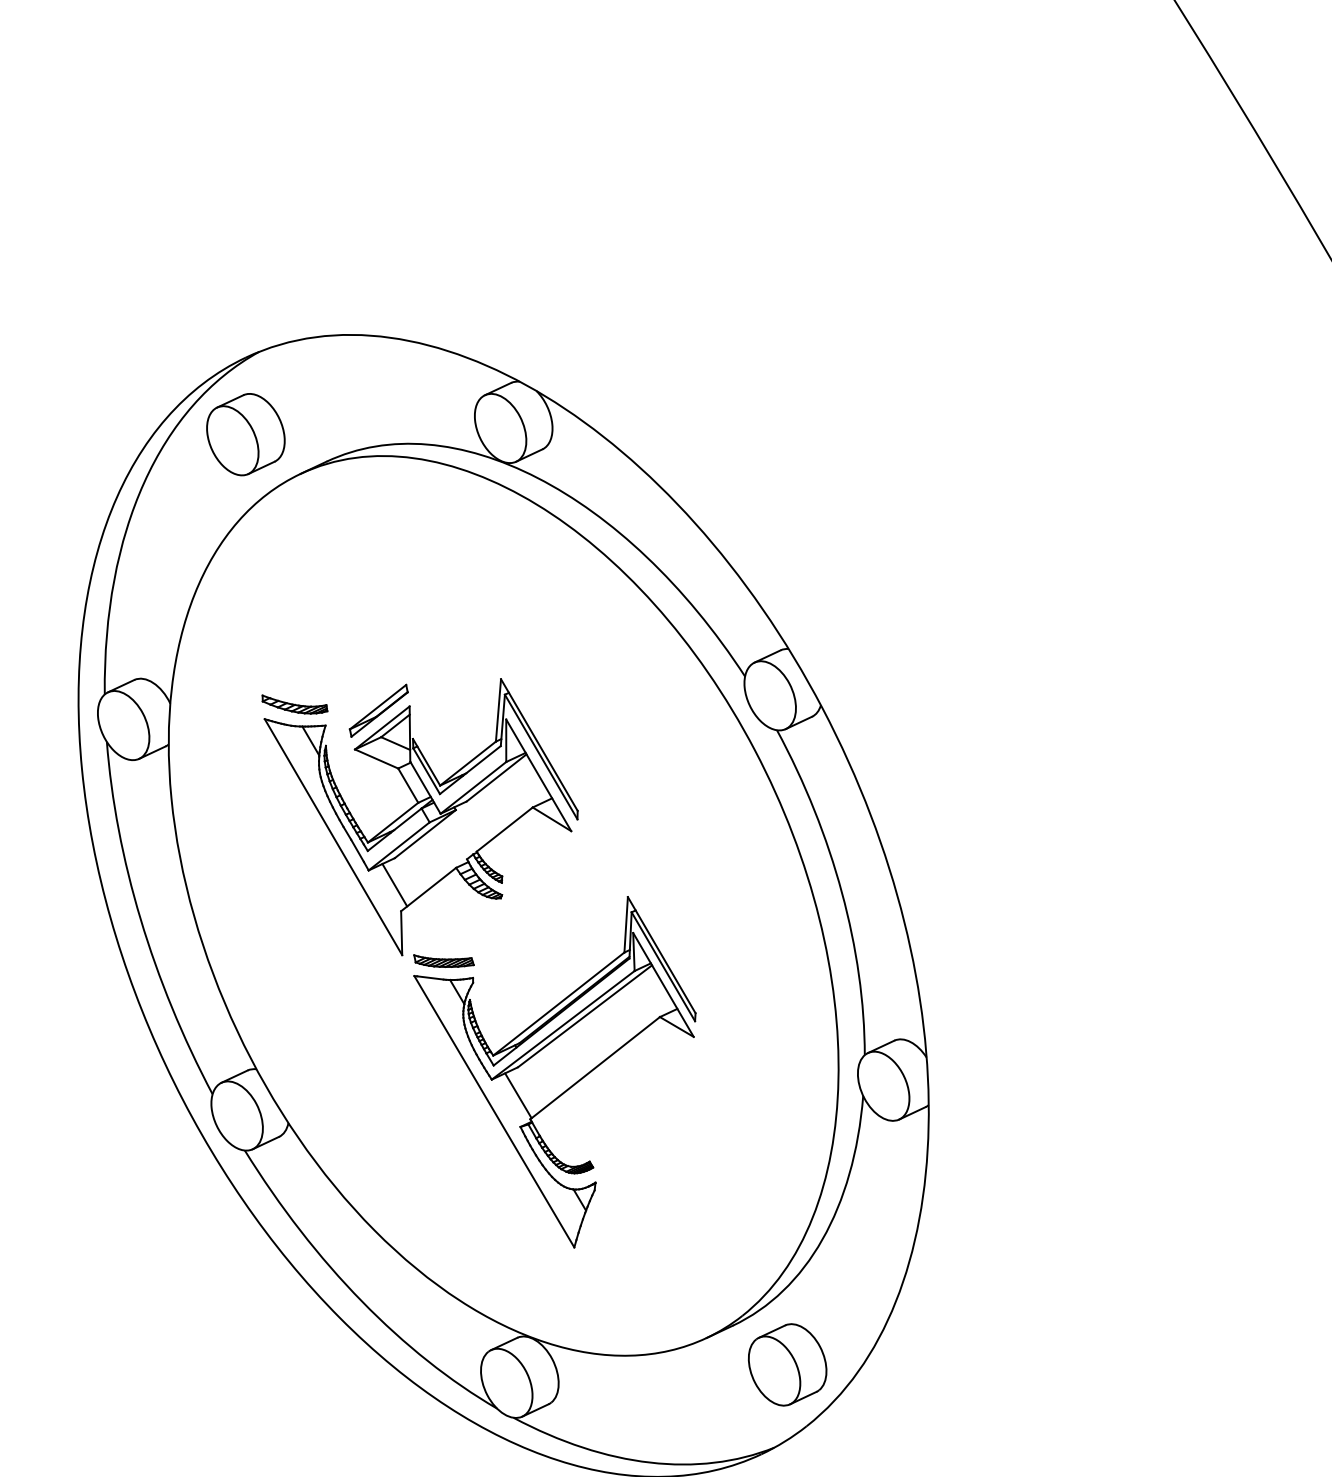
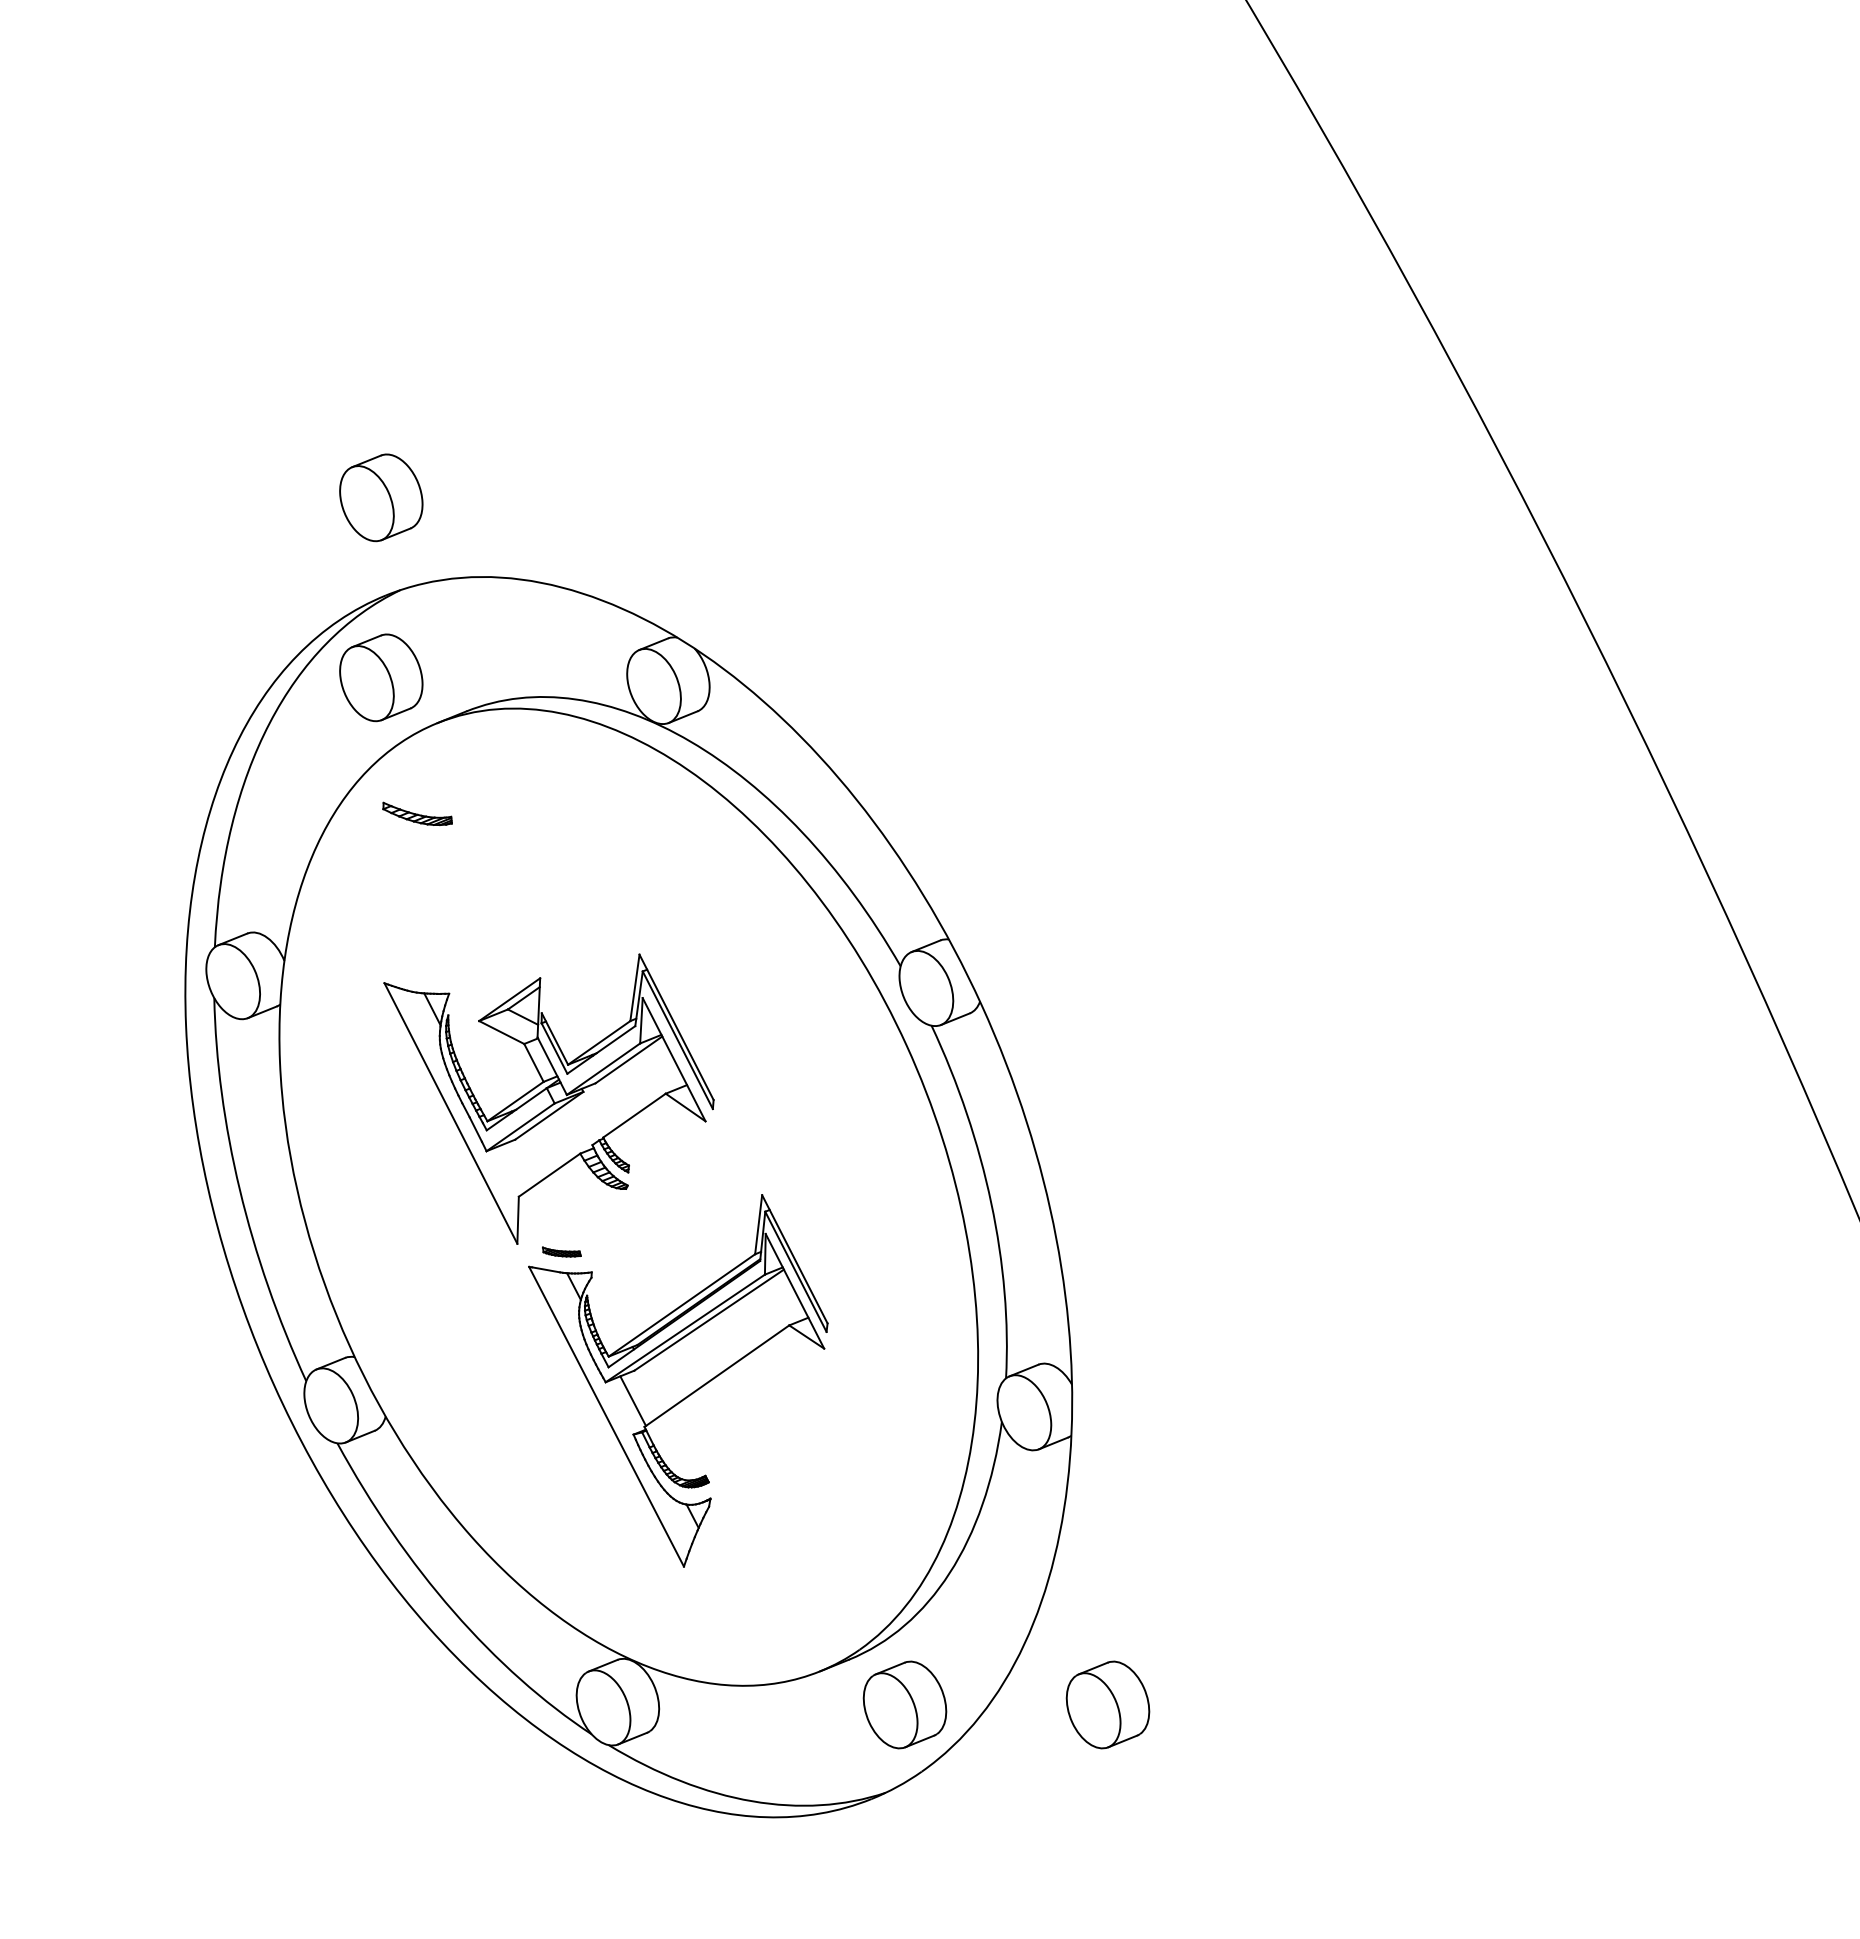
part: (236, 266) -> (381, 497), added
part: (294, 703) -> (417, 813), moved
part: (378, 711) -> (506, 981), removed
line: (394, 885) -> (513, 1168), removed
part: (443, 960) -> (561, 1251), size x0.6
part: (976, 1353) -> (1107, 1704), added

